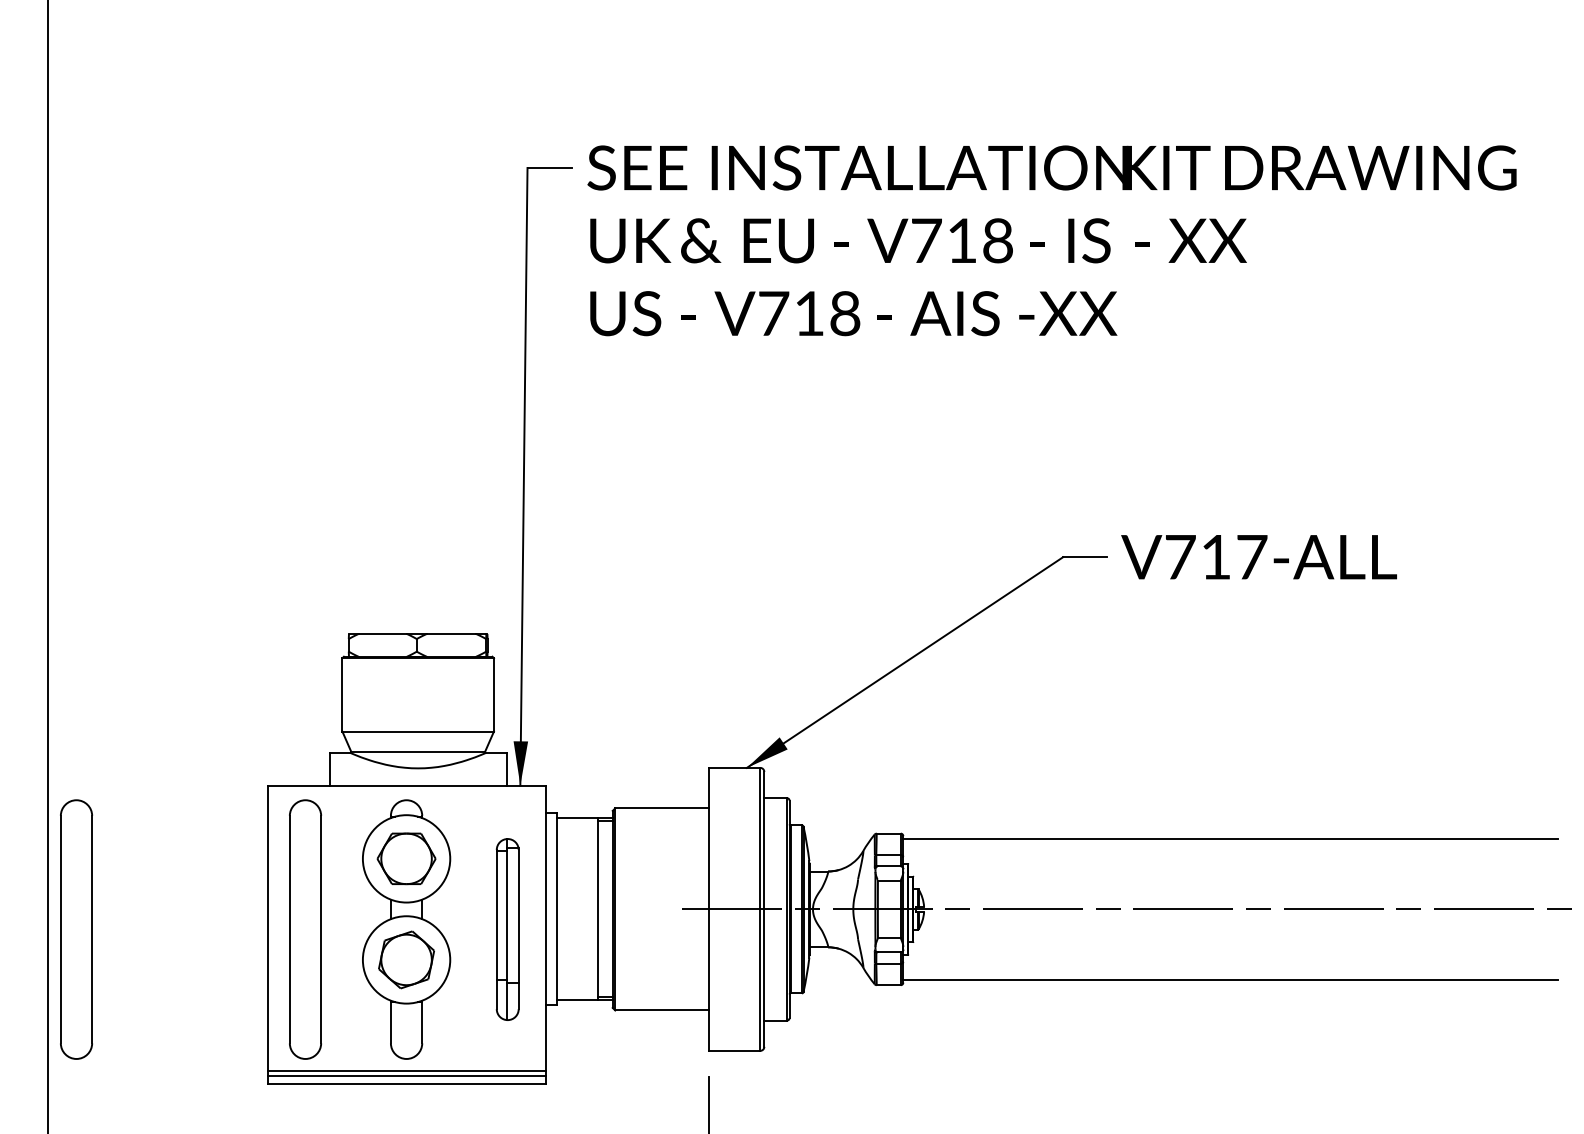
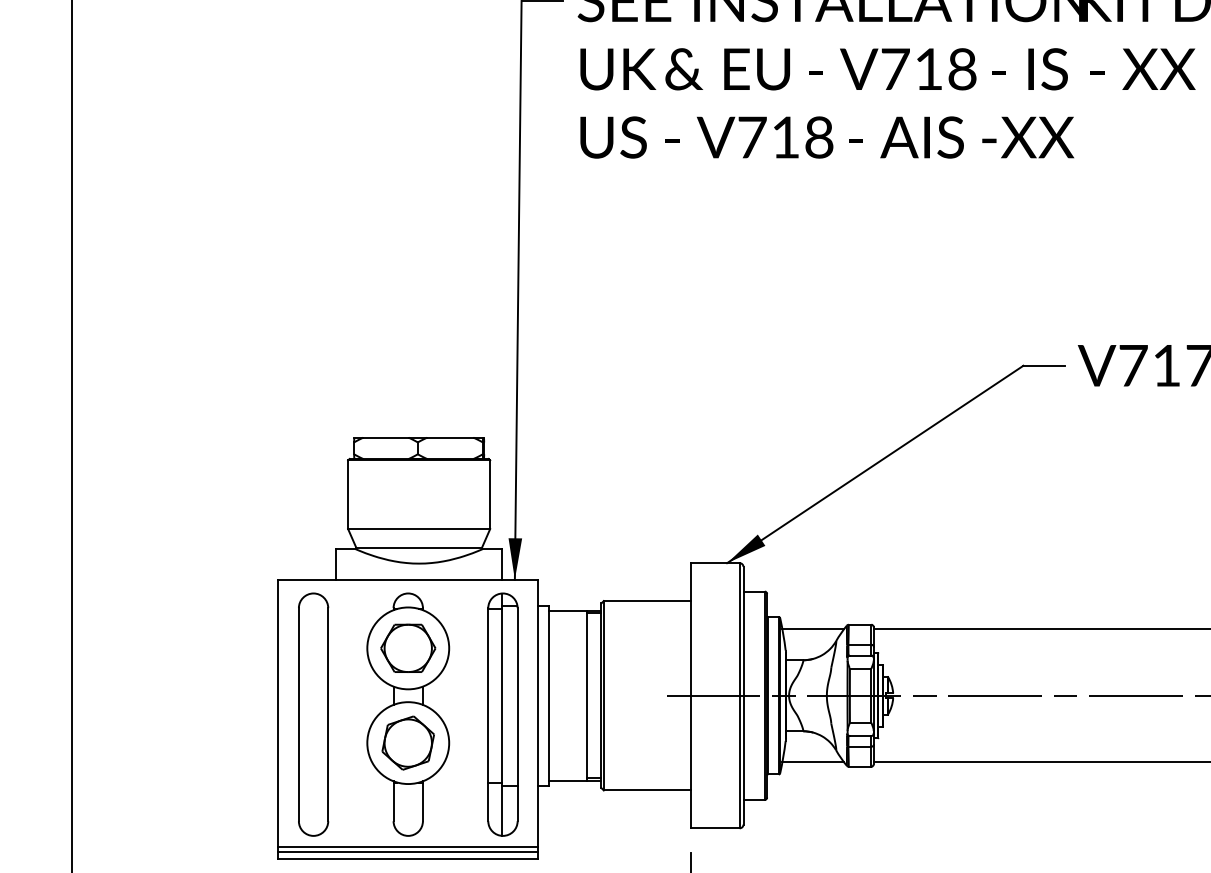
line: (838, 838) -> (812, 629), added
part: (76, 929) -> (98, 714), removed
part: (507, 929) -> (502, 714), size x1.43
line: (838, 980) -> (812, 762), added

